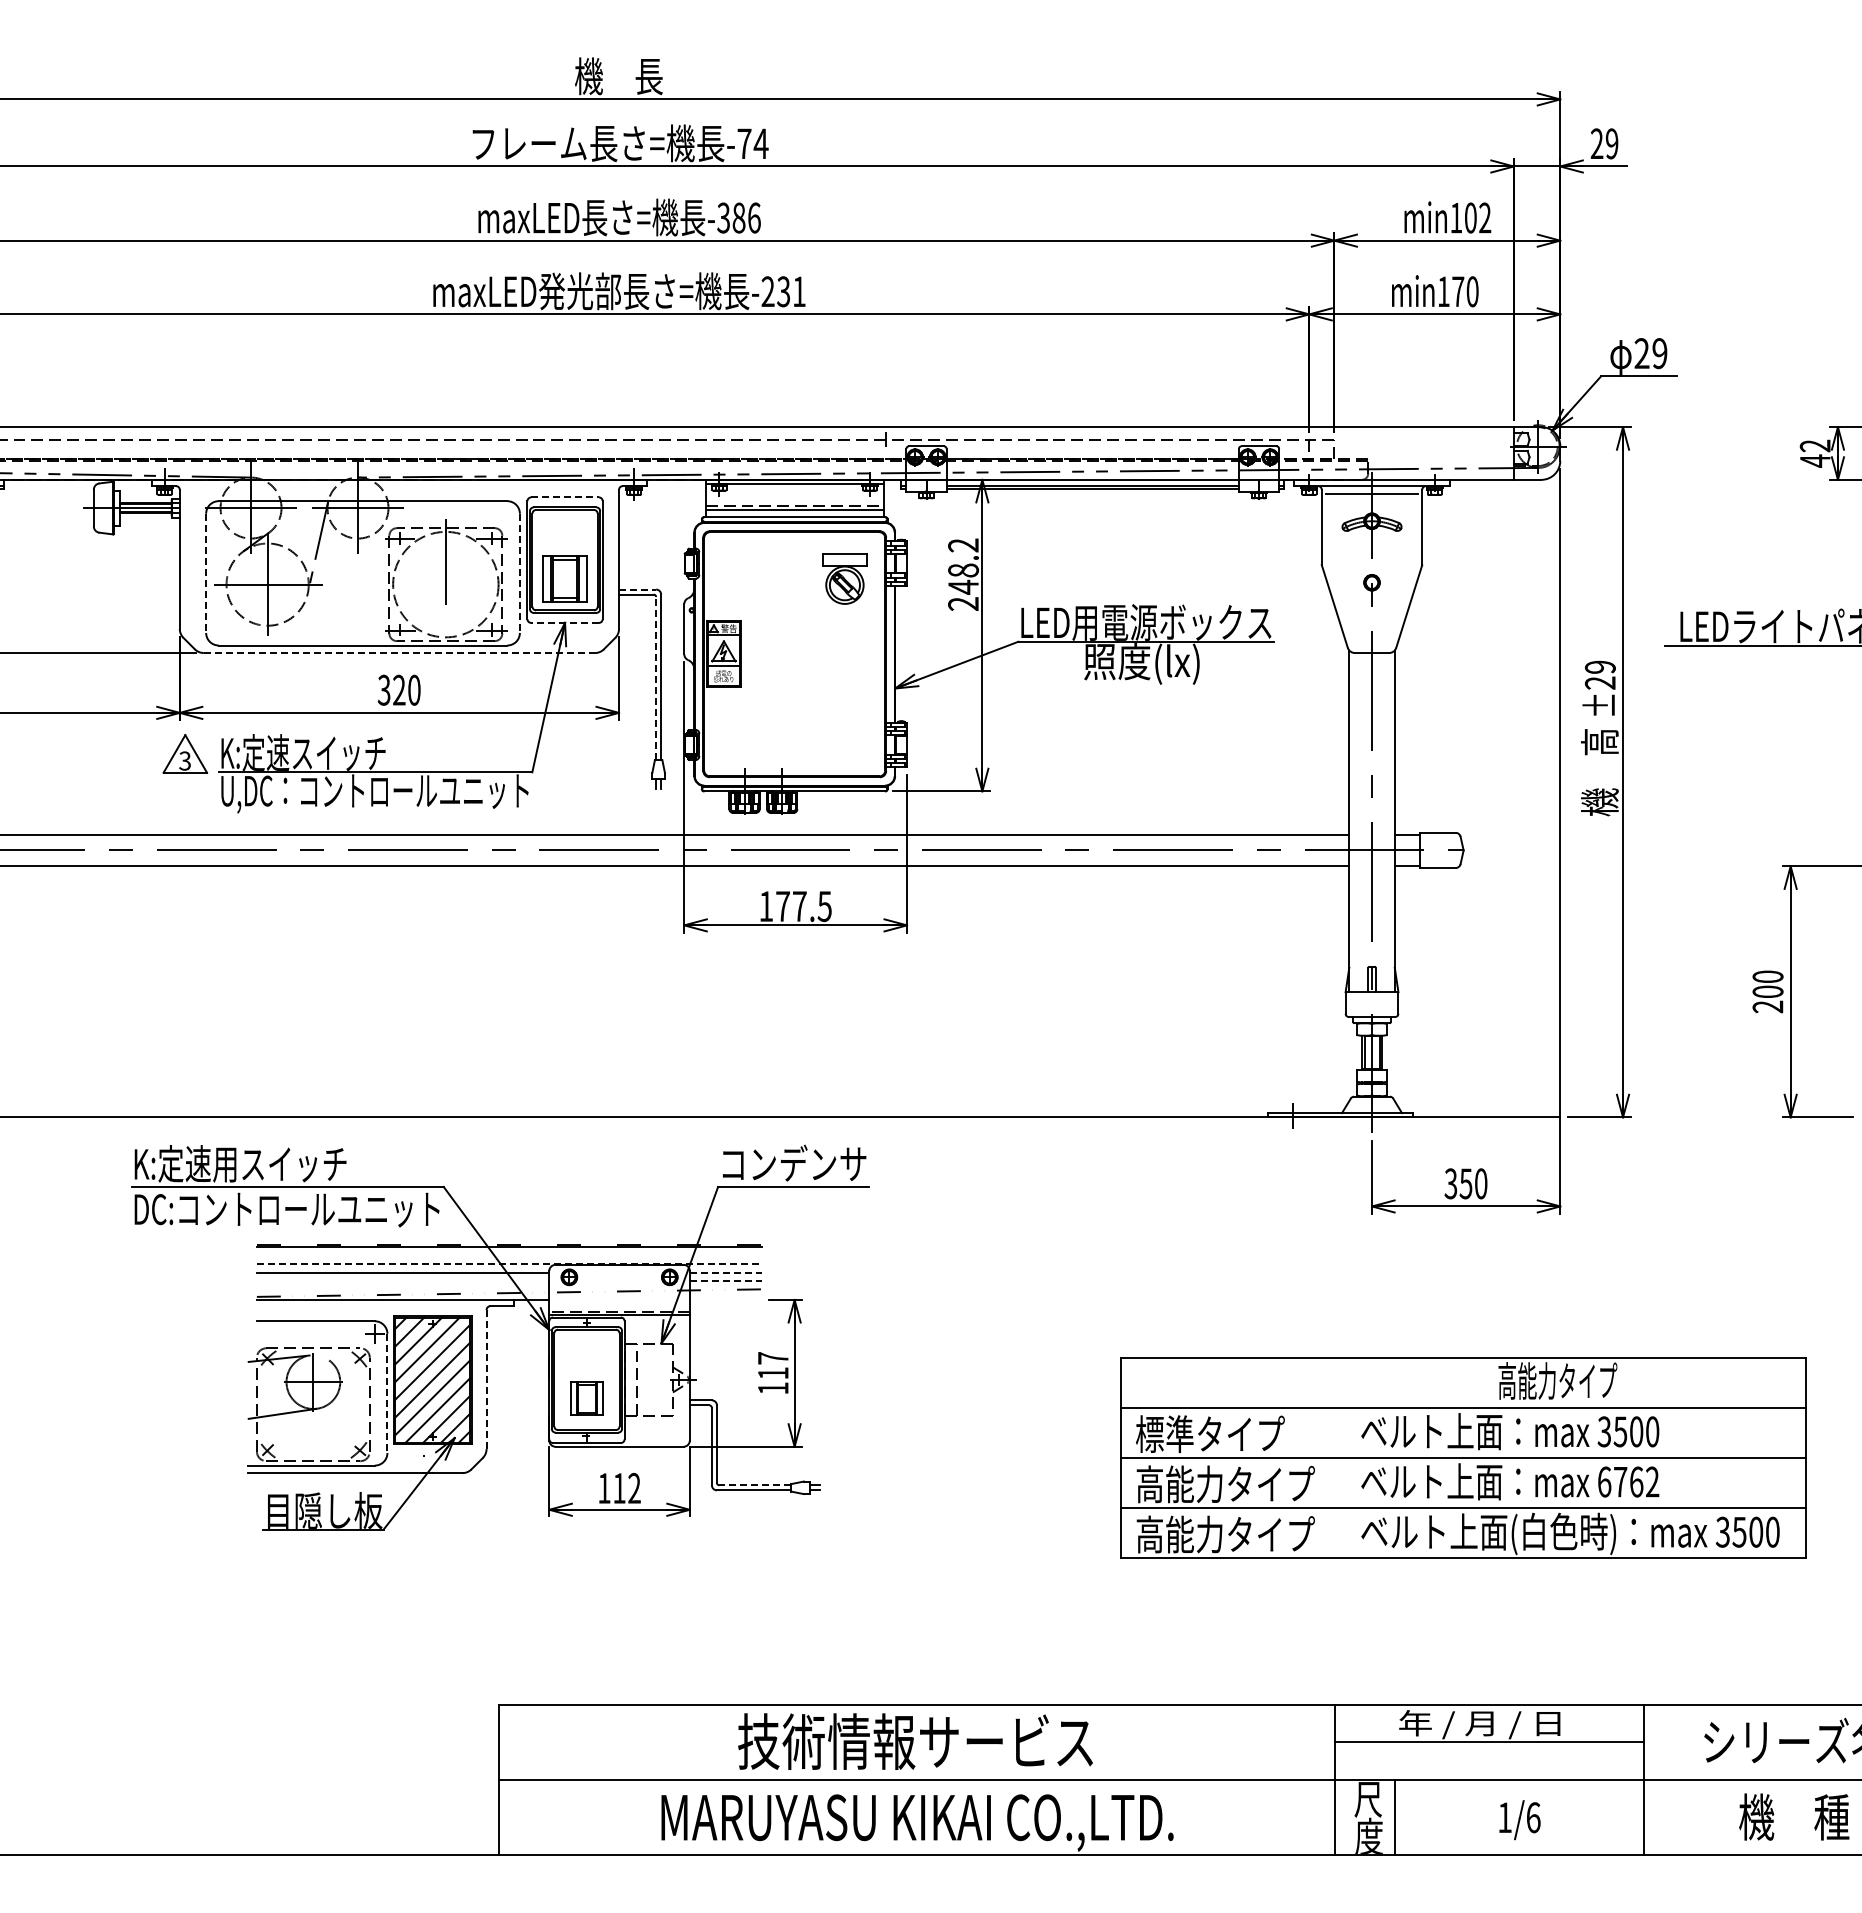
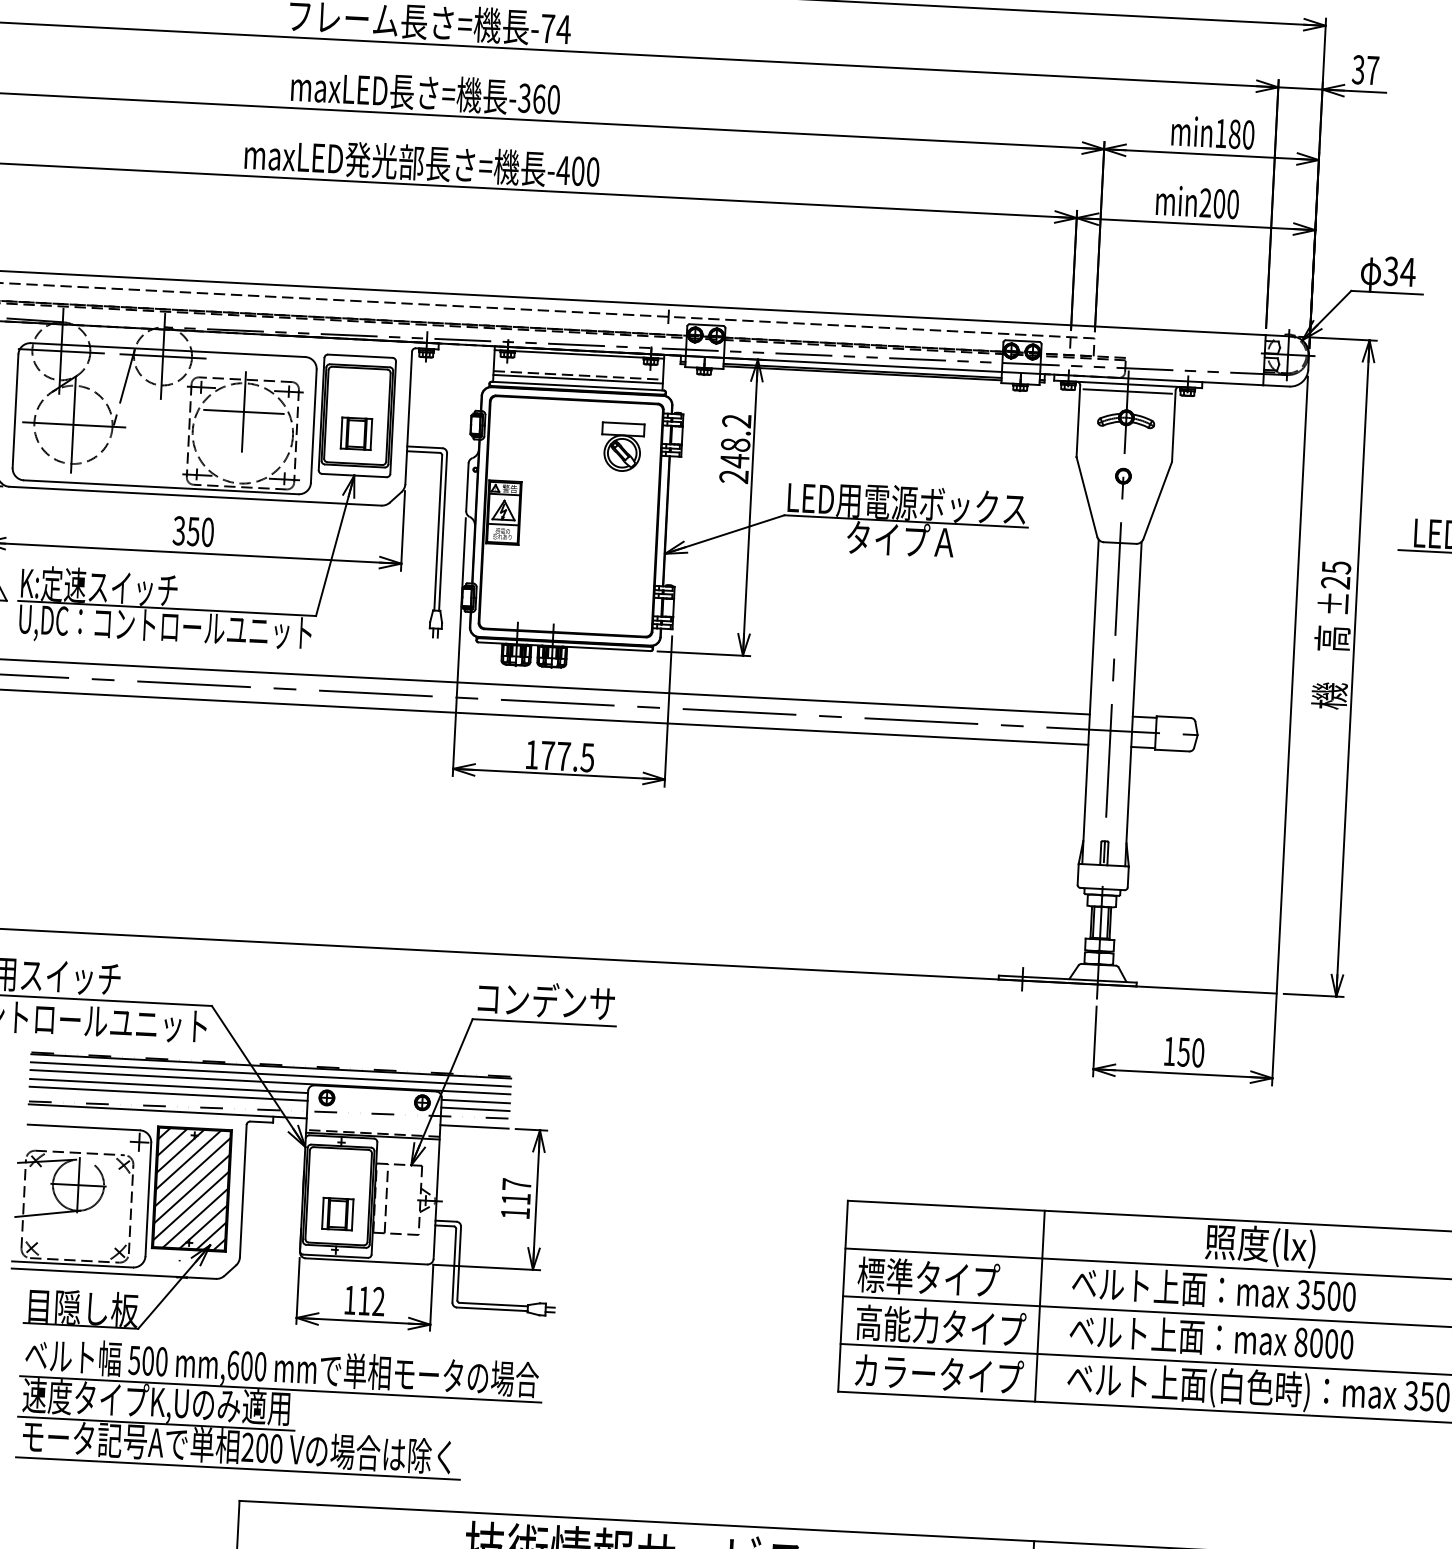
text: (1604, 143) -> (1365, 69), 29 -> 37
text: (746, 217) -> (546, 98), -386 -> -360
text: (1477, 217) -> (1241, 134), min102 -> min180
text: (783, 291) -> (577, 171), -231 -> -400
text: (1450, 291) -> (1212, 203), min170 -> min200
text: (1650, 353) -> (1399, 271), 29 -> 34
line: (565, 497) -> (360, 356), dashed -> solid
line: (445, 562) -> (243, 412), added
line: (206, 573) -> (15, 411), dashed -> solid
line: (519, 573) -> (313, 426), dashed -> solid
part: (564, 578) -> (355, 433), size x0.71
line: (637, 589) -> (424, 447), dashed -> solid
line: (565, 622) -> (354, 475), dashed -> solid
line: (399, 653) -> (195, 496), dashed -> solid
text: (1141, 663) -> (900, 541), 照度(lx) -> タイプＡ
text: (1599, 667) -> (1335, 567), ±29 -> ±25
line: (656, 678) -> (438, 532), dashed -> solid
text: (398, 689) -> (192, 530), 320 -> 350
text: (1450, 1183) -> (1169, 1051), 350 -> 150
line: (508, 1255) -> (270, 1074), added
line: (509, 1263) -> (270, 1081), dashed -> solid
line: (725, 1273) -> (475, 1101), dashed -> solid
line: (402, 1281) -> (168, 1093), added
line: (725, 1281) -> (475, 1109), dashed -> solid
line: (725, 1299) -> (474, 1126), added
line: (486, 1379) -> (243, 1191), dashed -> solid
text: (1557, 1383) -> (1261, 1246), 高能力タイプ -> 照度(lx)
line: (387, 1393) -> (148, 1199), dashed -> solid
line: (1328, 1457) -> (1039, 1305), added
text: (1628, 1481) -> (1323, 1343), 6762 -> 8000
line: (755, 1485) -> (493, 1304), dashed -> solid
text: (1179, 1534) -> (894, 1371), 高能力タイプ -> カラータイプ
part: (535, 1607) -> (278, 1410), added

